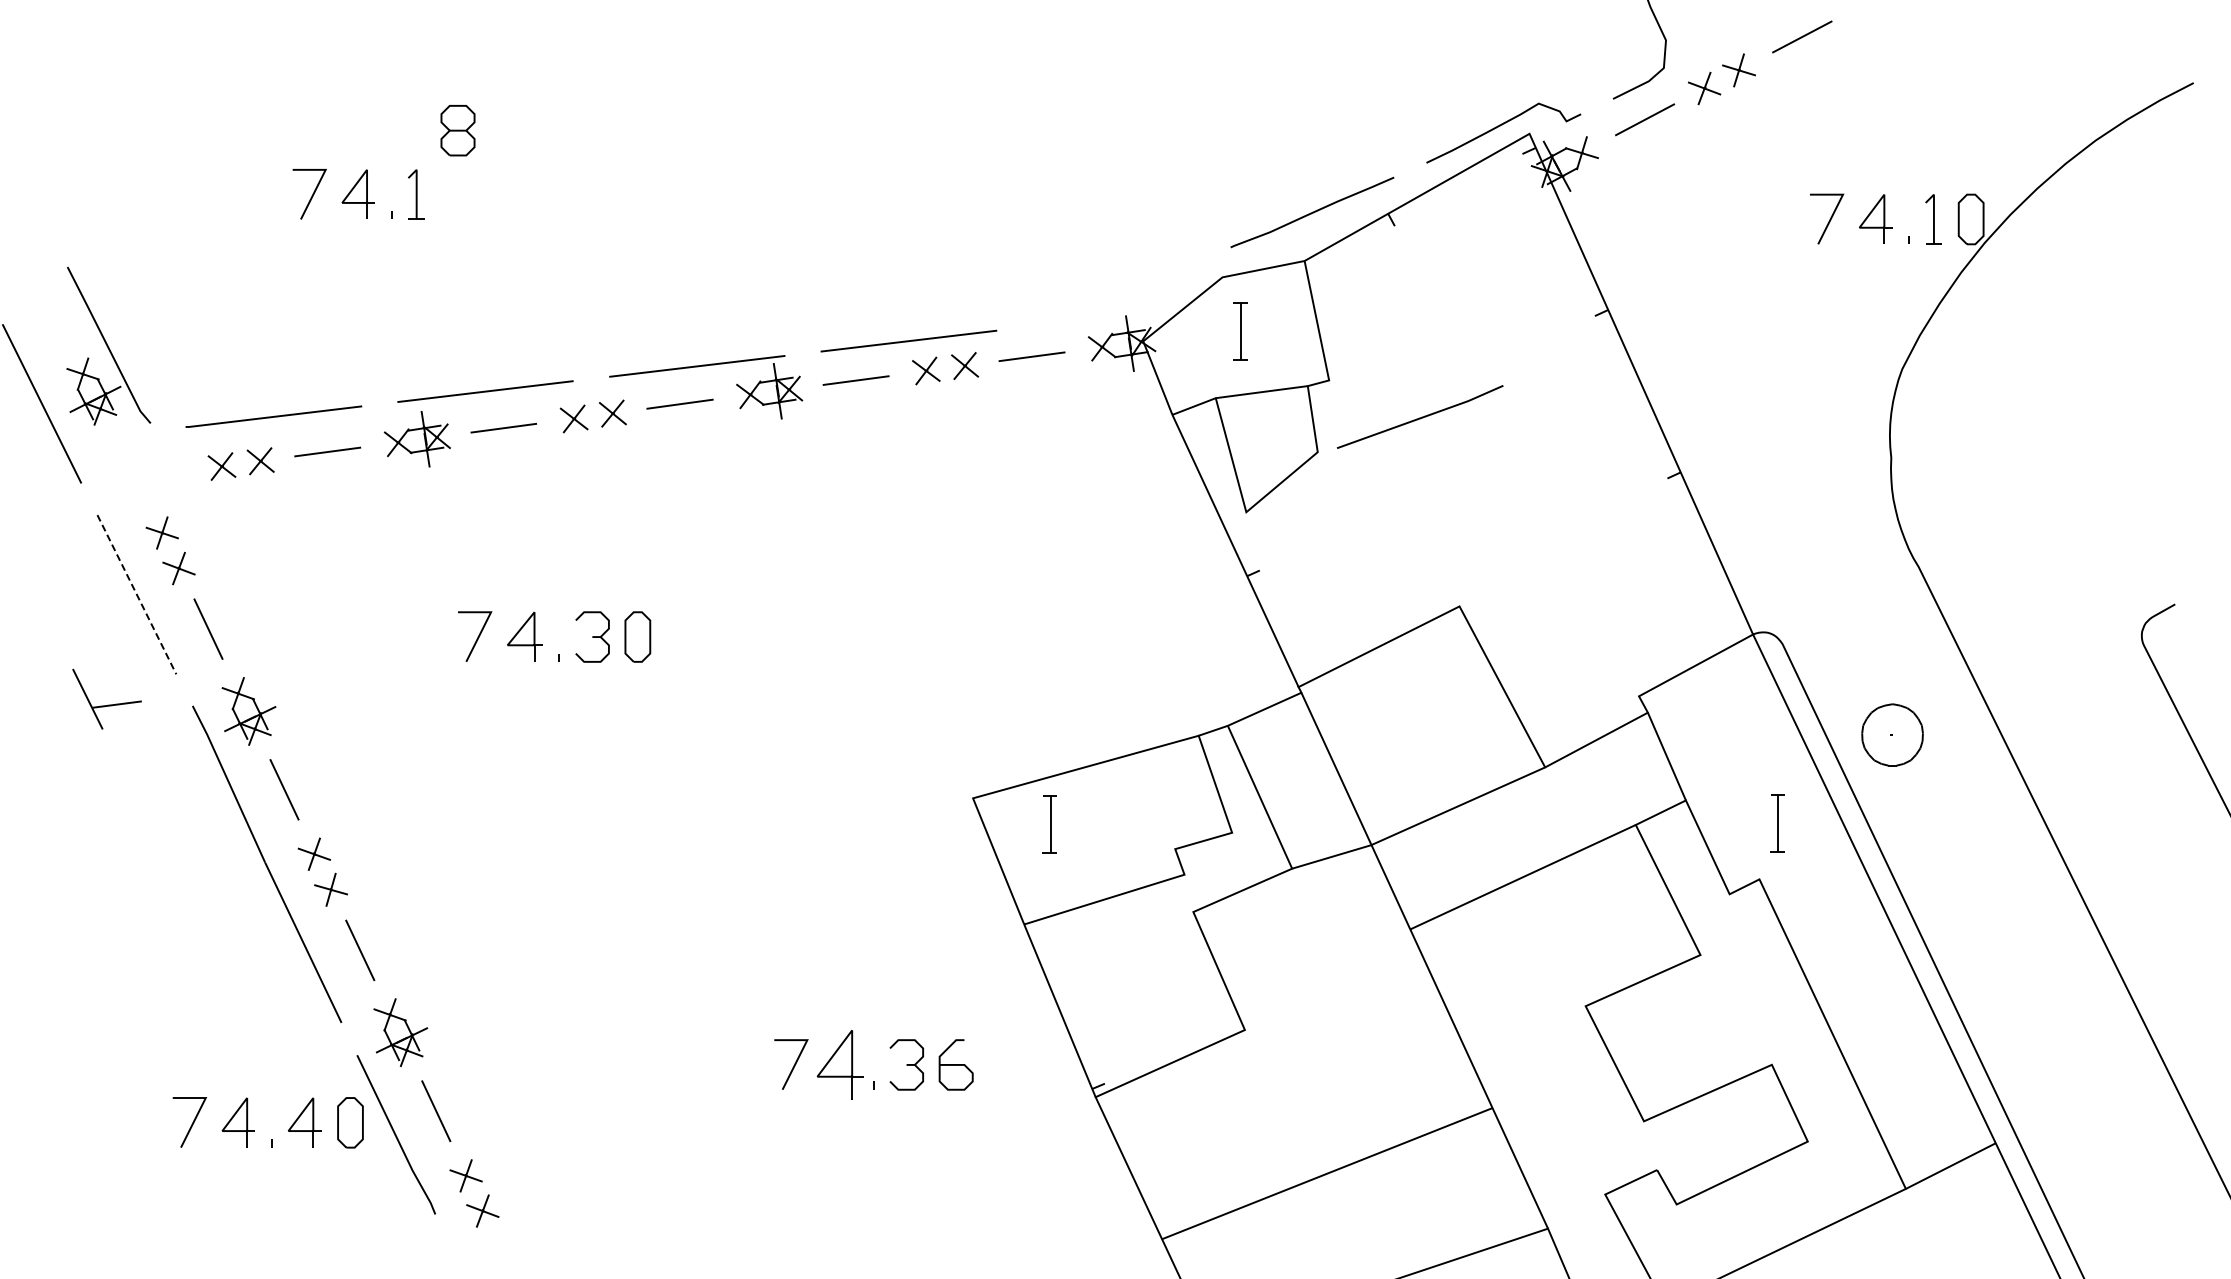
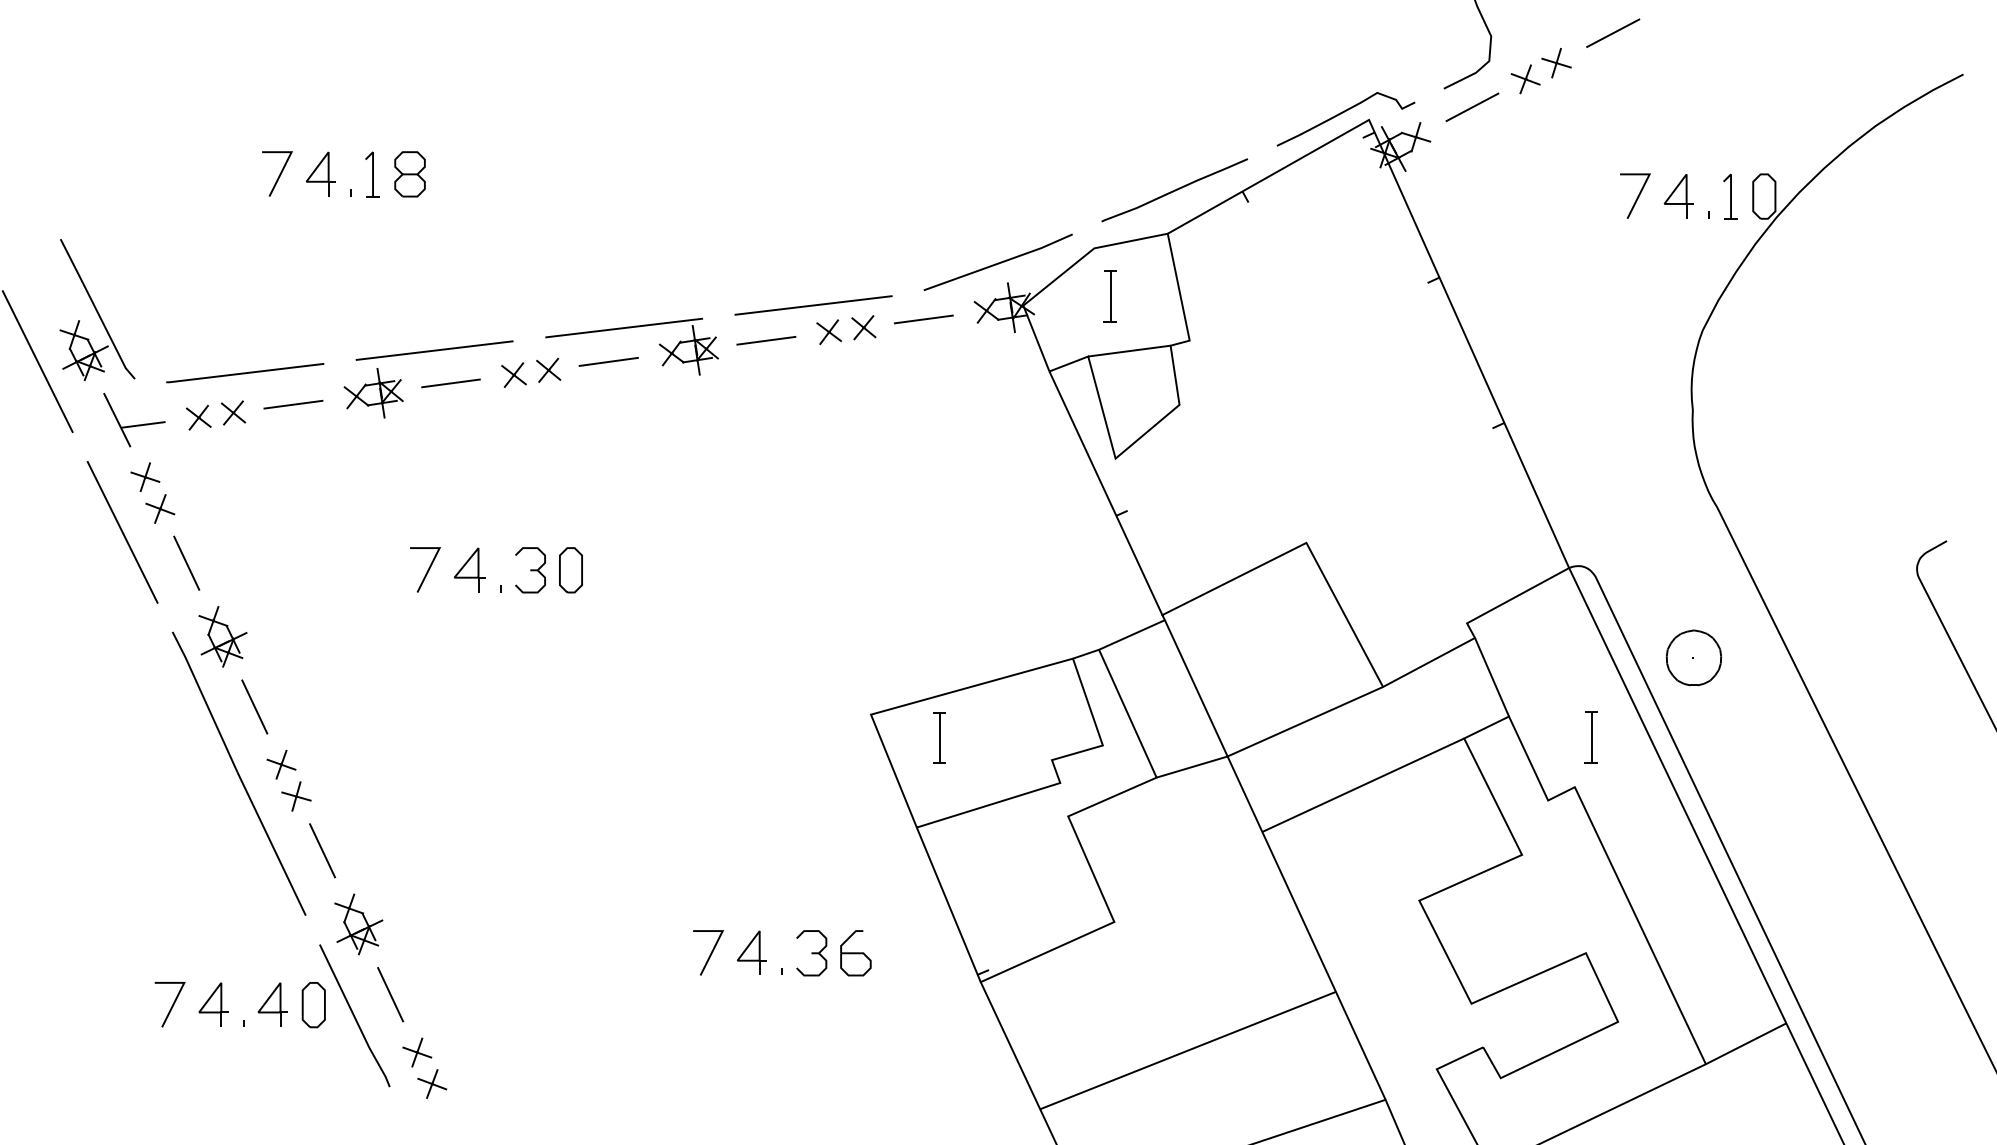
part: (457, 130) -> (409, 174), moved
line: (1420, 417) -> (998, 262), moved
line: (136, 594) -> (122, 532), dashed -> solid
part: (107, 704) -> (134, 424), moved
part: (839, 1064) -> (751, 952), size x0.71

